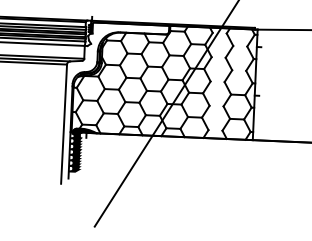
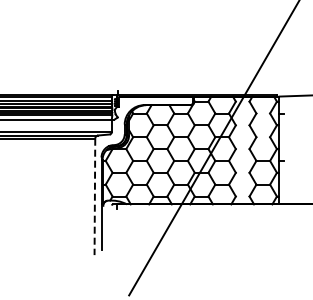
line: (63, 124) -> (94, 197), solid -> dashed
fill: (83, 150) -> (114, 221), removed

